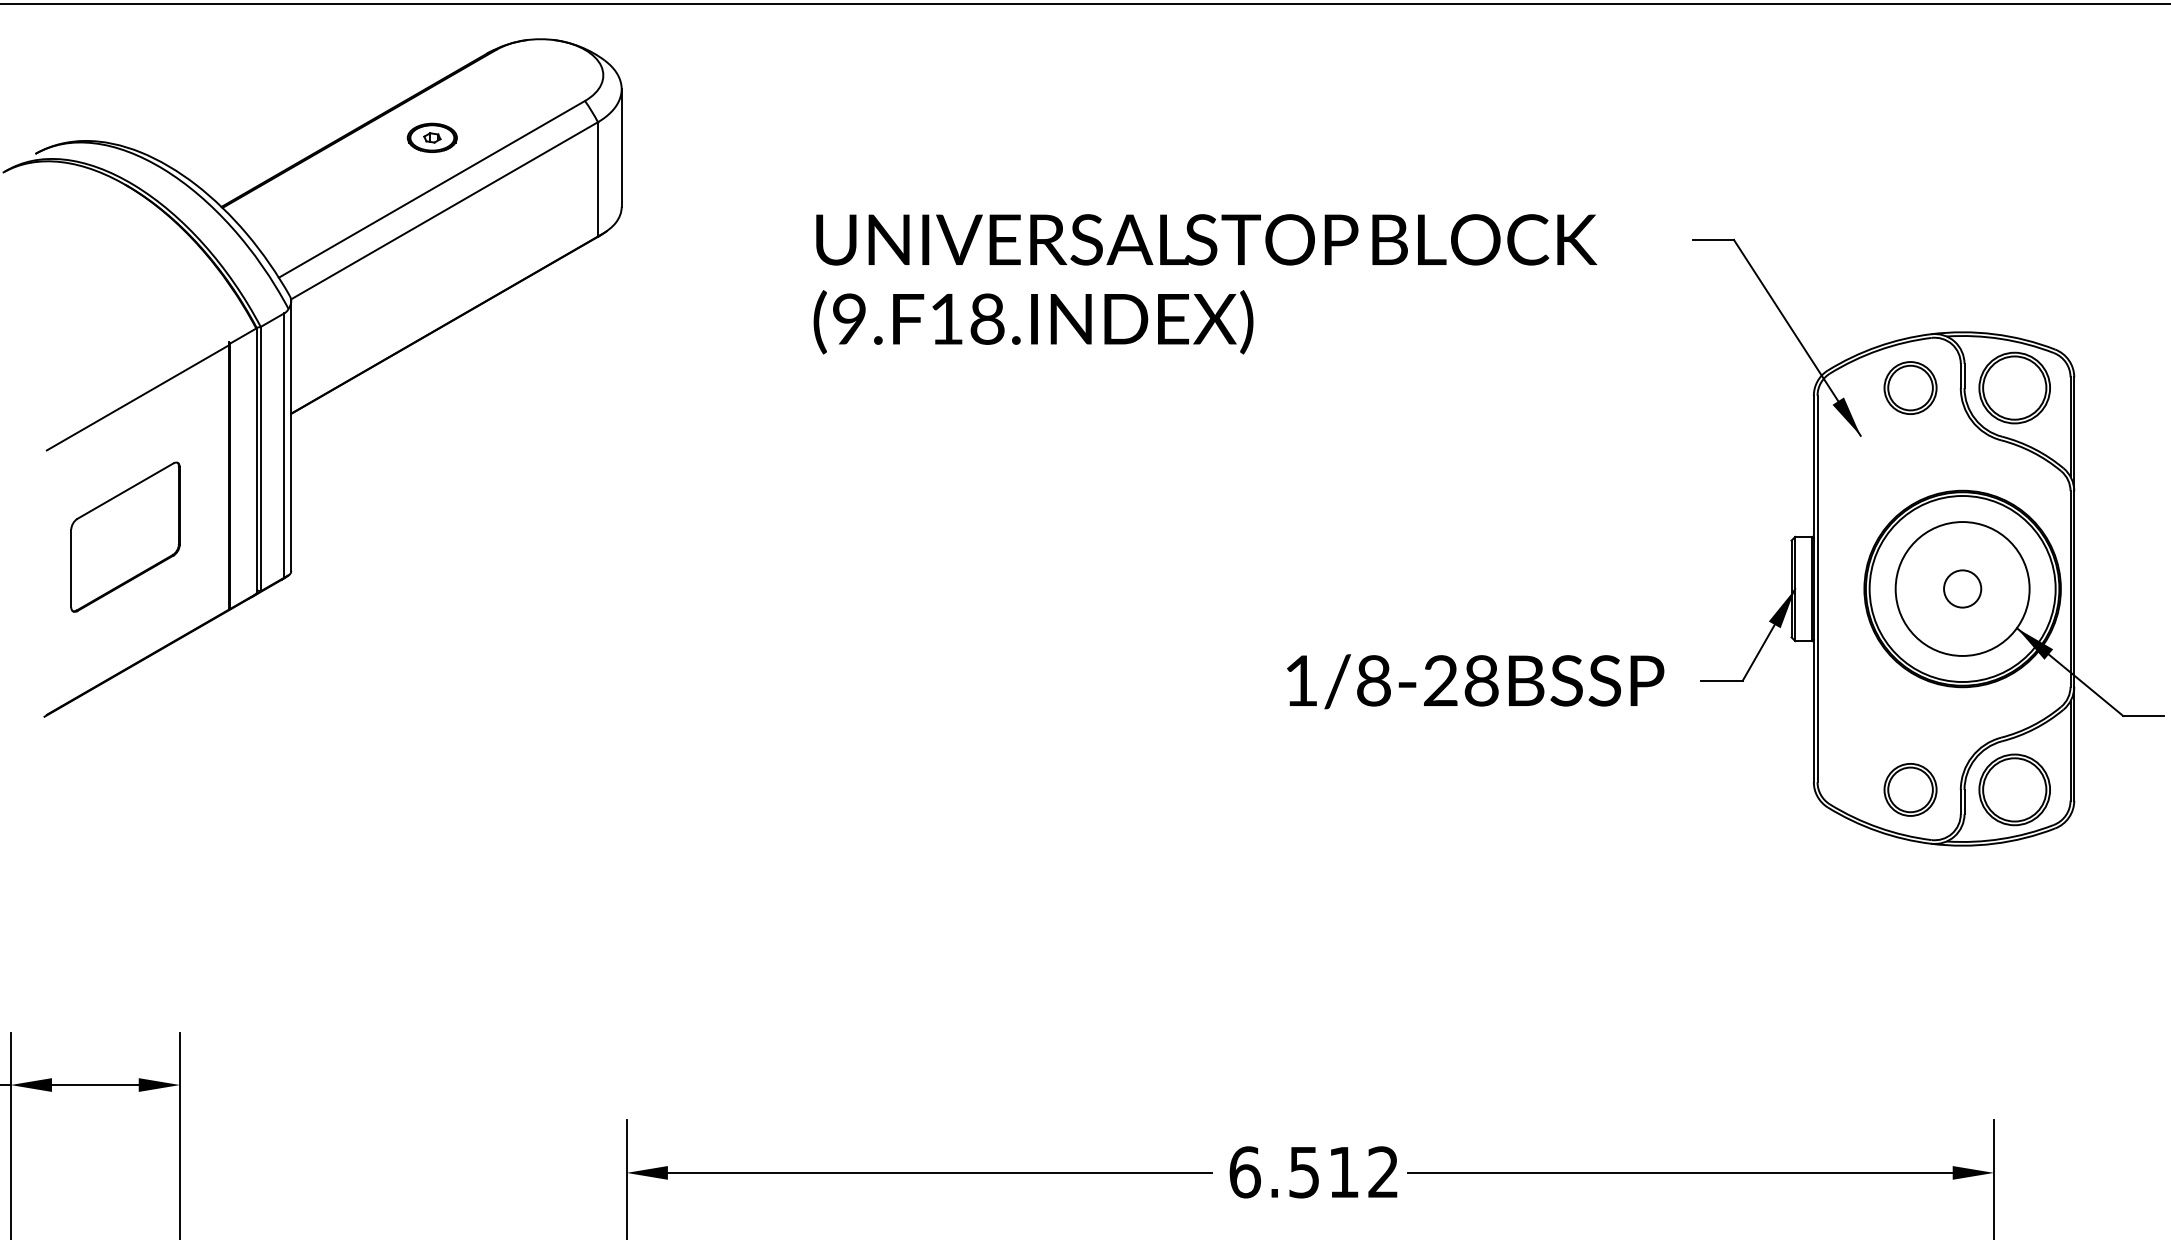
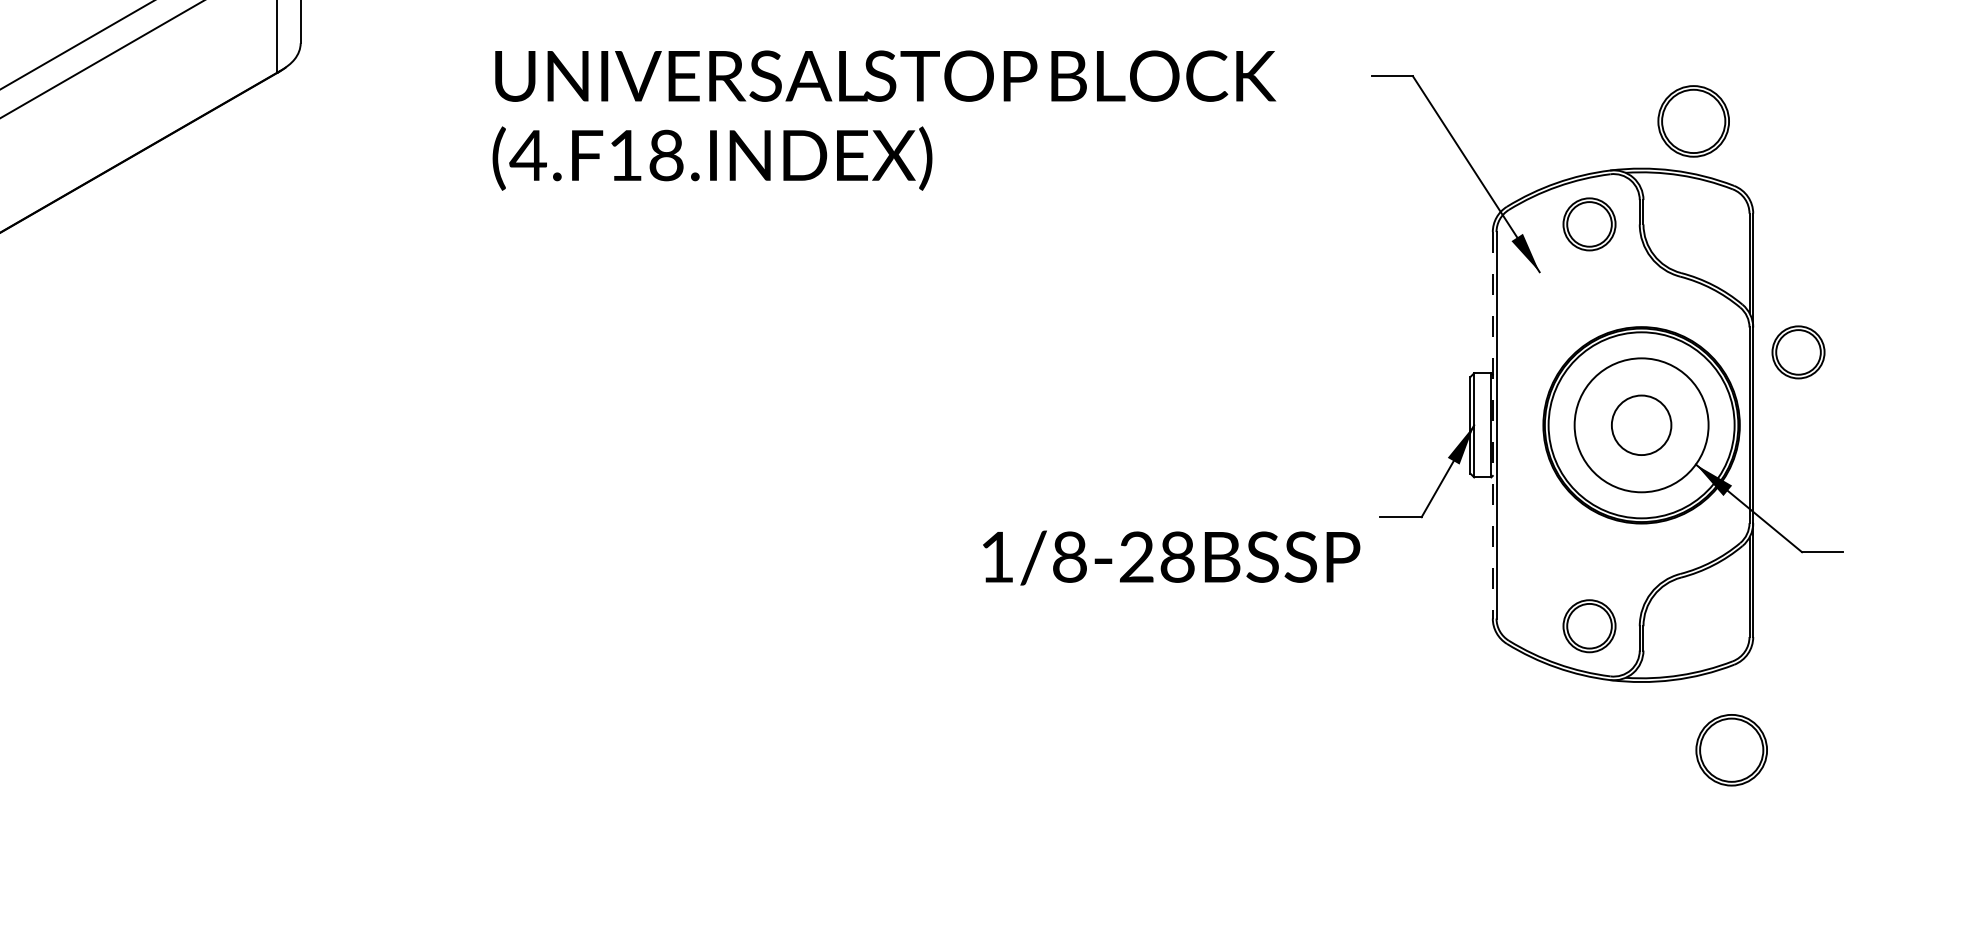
text: (848, 318) -> (527, 154), (9.F18.INDEX) -> (4.F18.INDEX)
part: (2014, 387) -> (1693, 120), moved
part: (2119, 515) -> (1798, 351), added
circle: (1962, 588) -> (1641, 424), size x1.6
line: (1813, 589) -> (1492, 425), solid -> dashed
text: (1475, 681) -> (1171, 557), moved
part: (2014, 789) -> (1731, 749), moved

